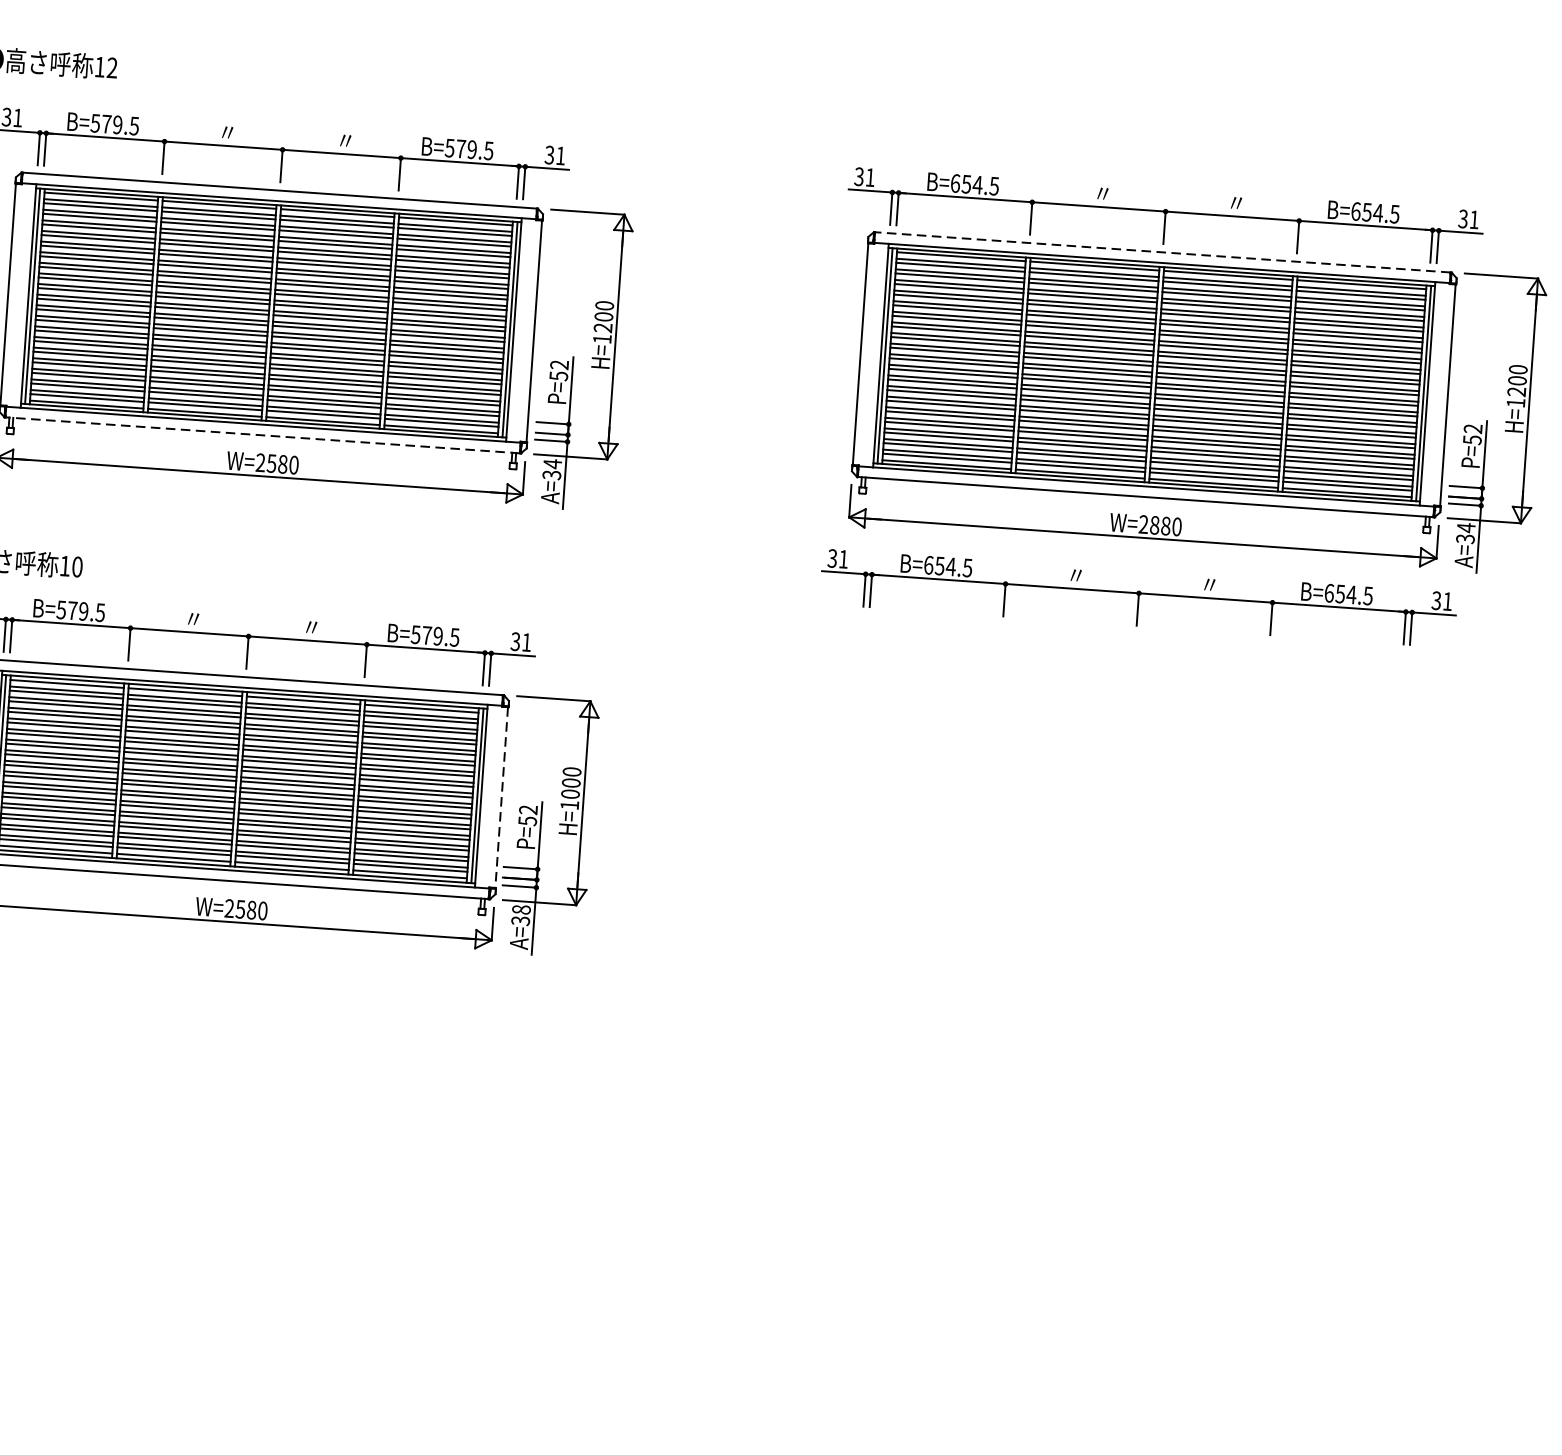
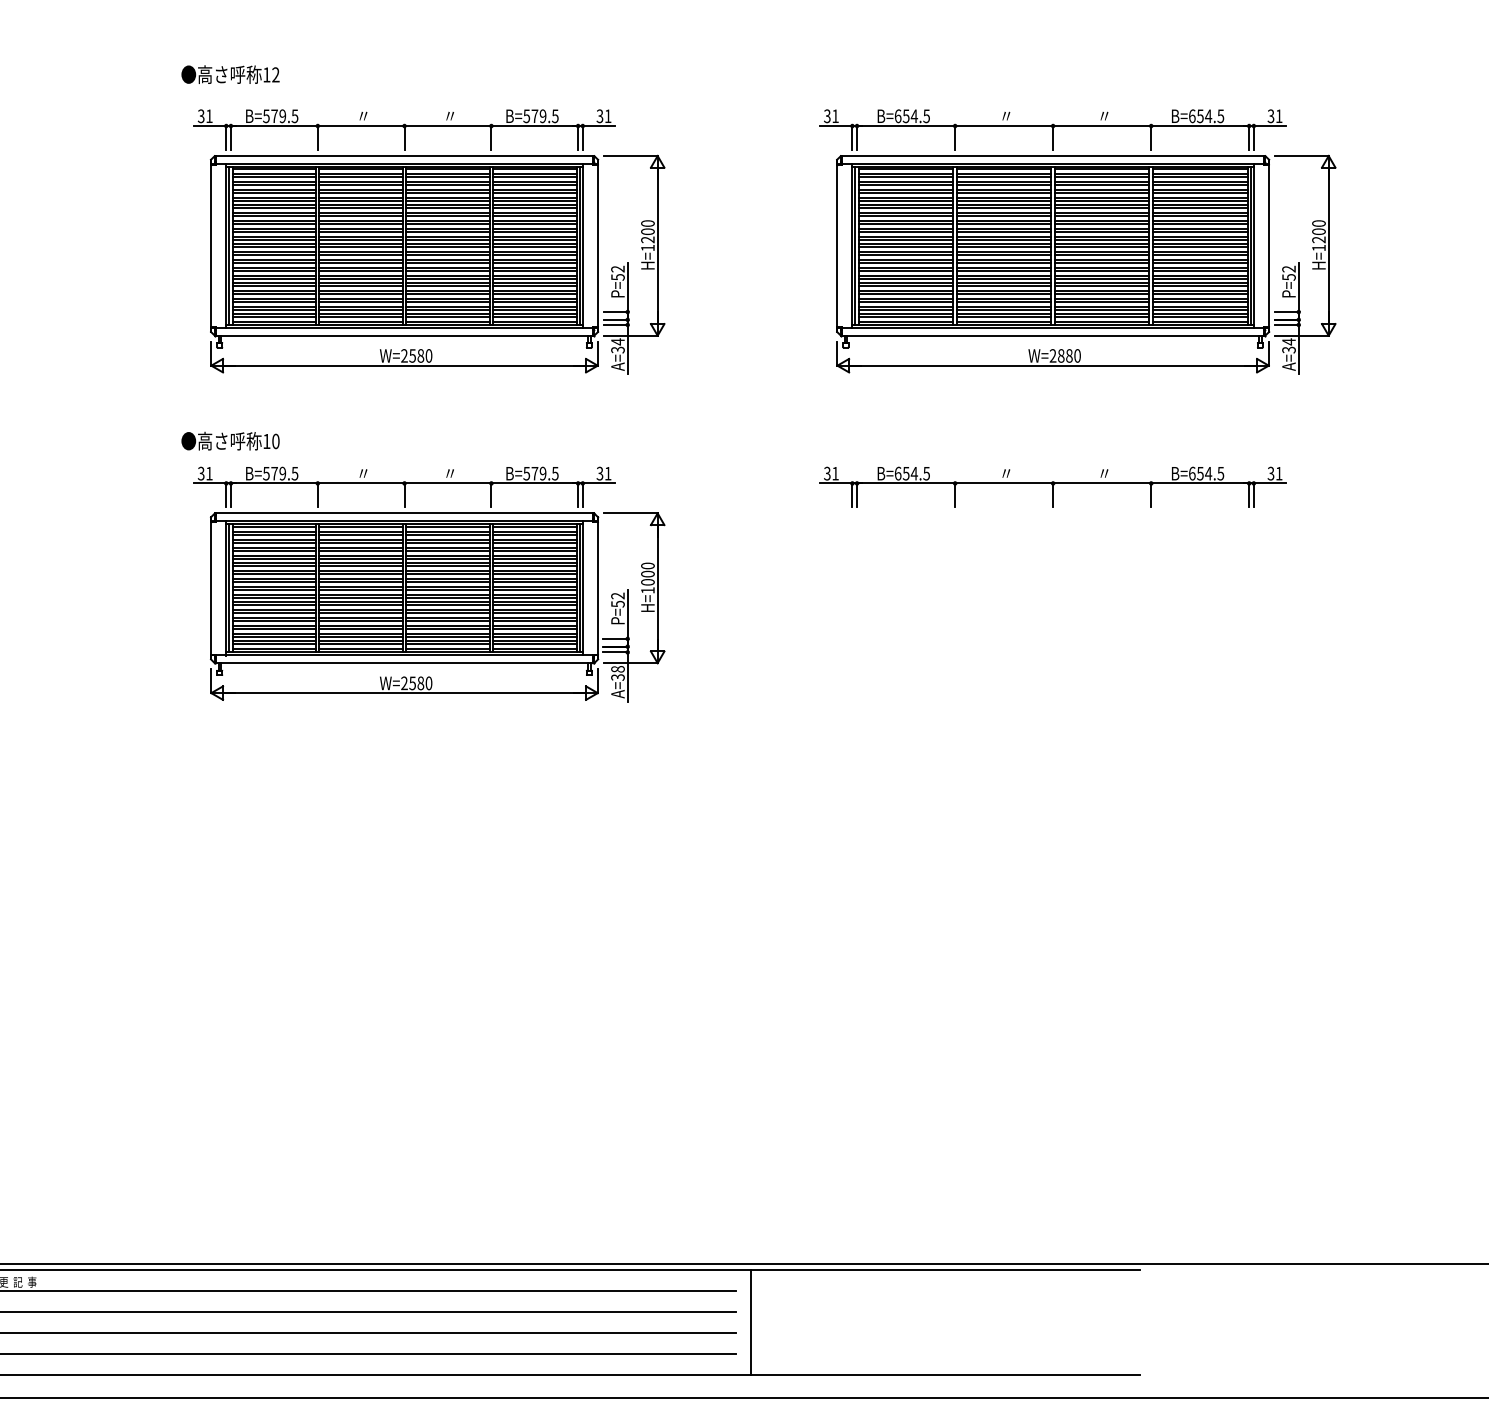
line: (1161, 252) -> (1052, 156), dashed -> solid
line: (262, 435) -> (404, 335), dashed -> solid
part: (1137, 597) -> (1052, 486), moved
line: (501, 797) -> (597, 588), dashed -> solid

